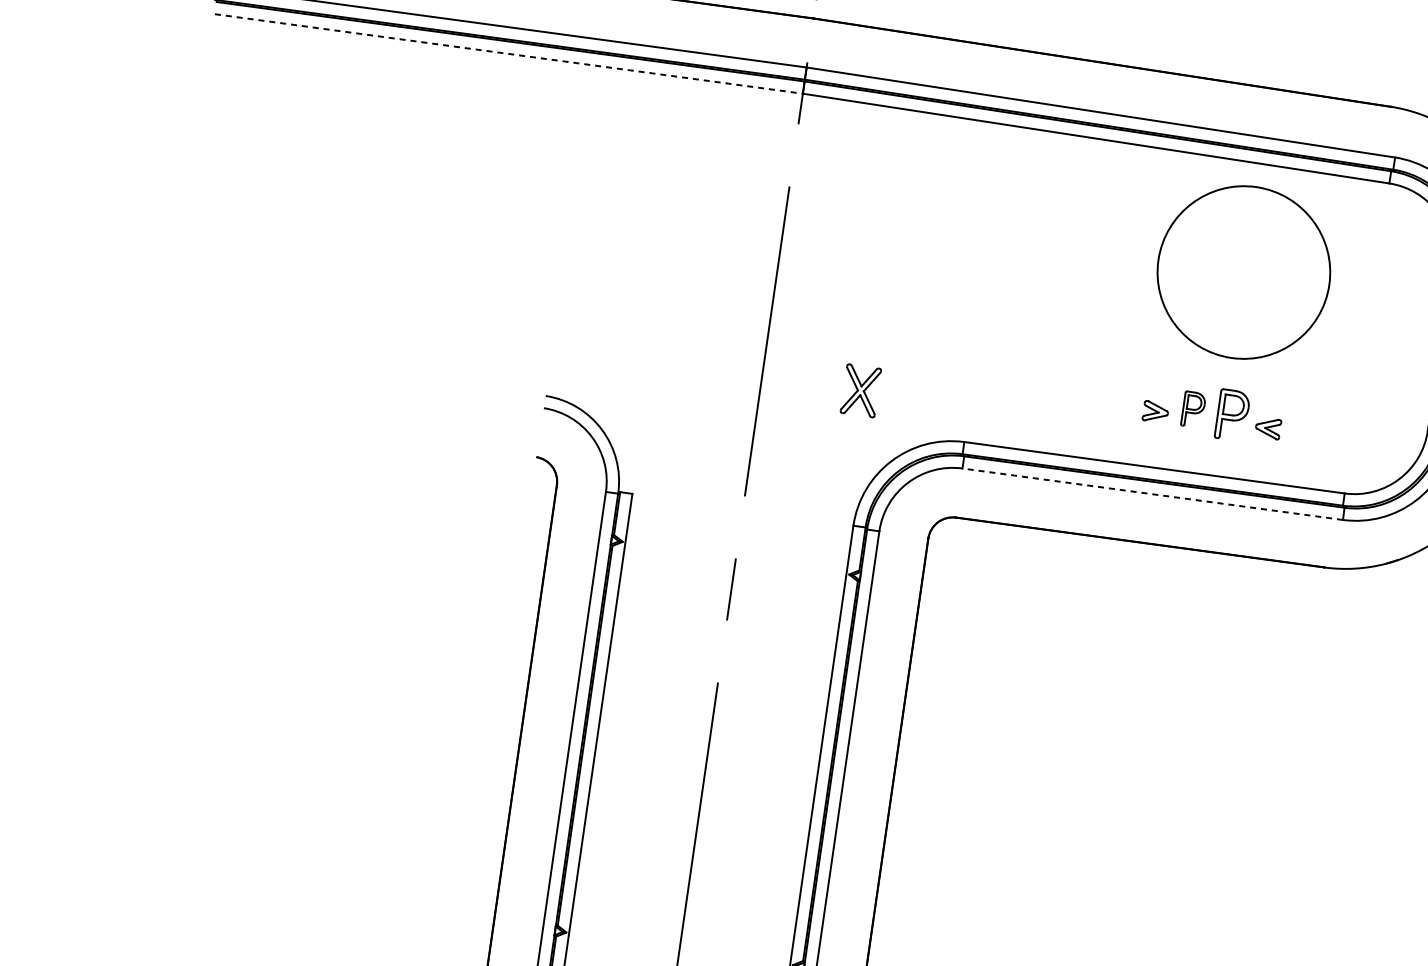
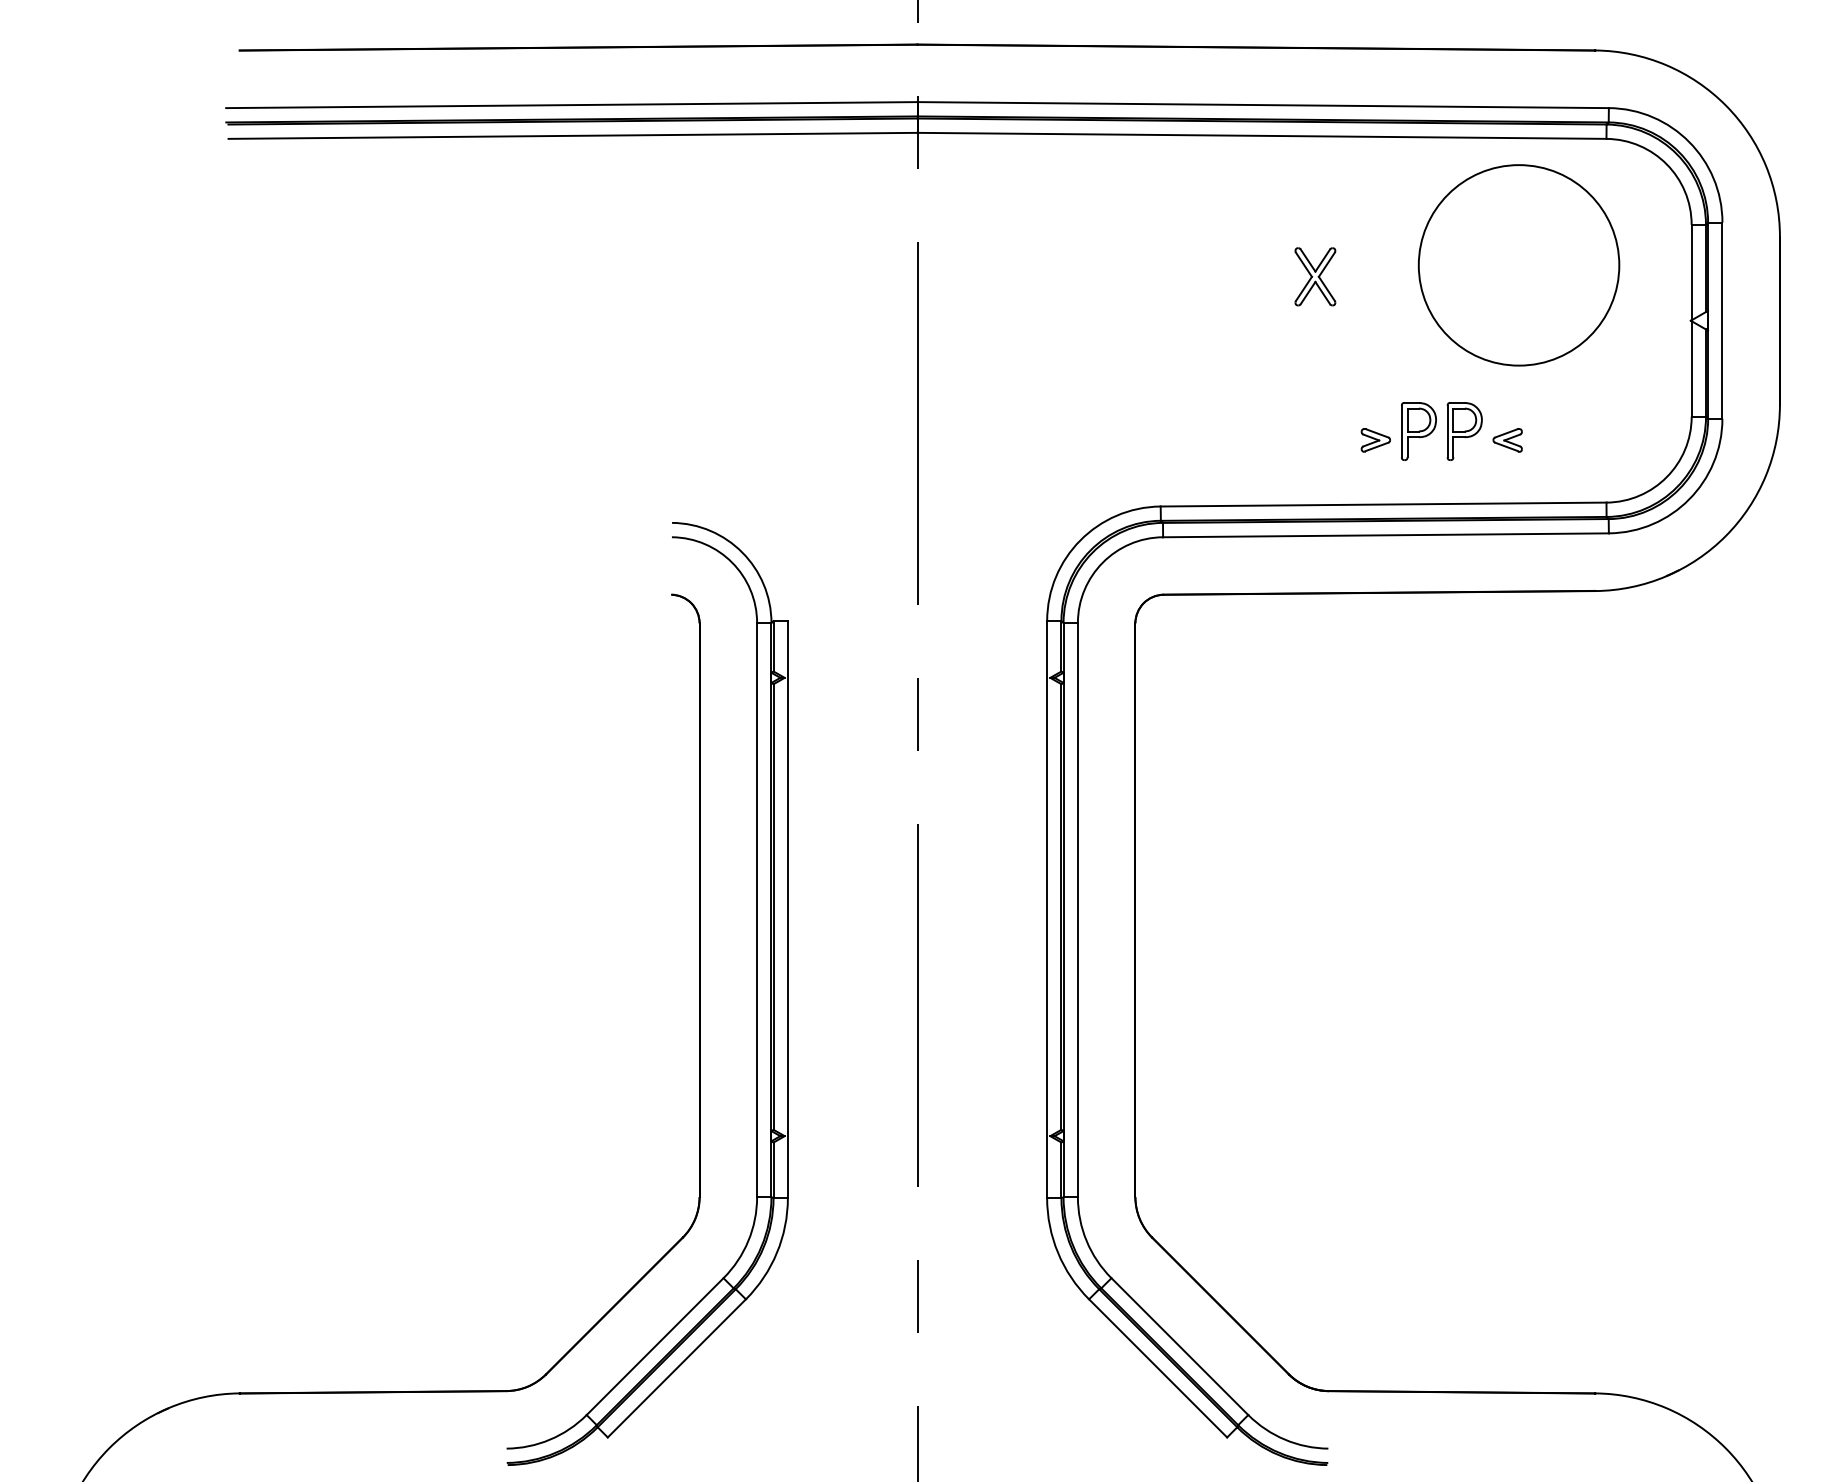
line: (509, 53) -> (573, 135), dashed -> solid
circle: (1243, 272) -> (1518, 265), moved
part: (861, 390) -> (1315, 276), moved
part: (1193, 409) -> (1418, 431), size x1.43
line: (1153, 494) -> (1386, 535), dashed -> solid

